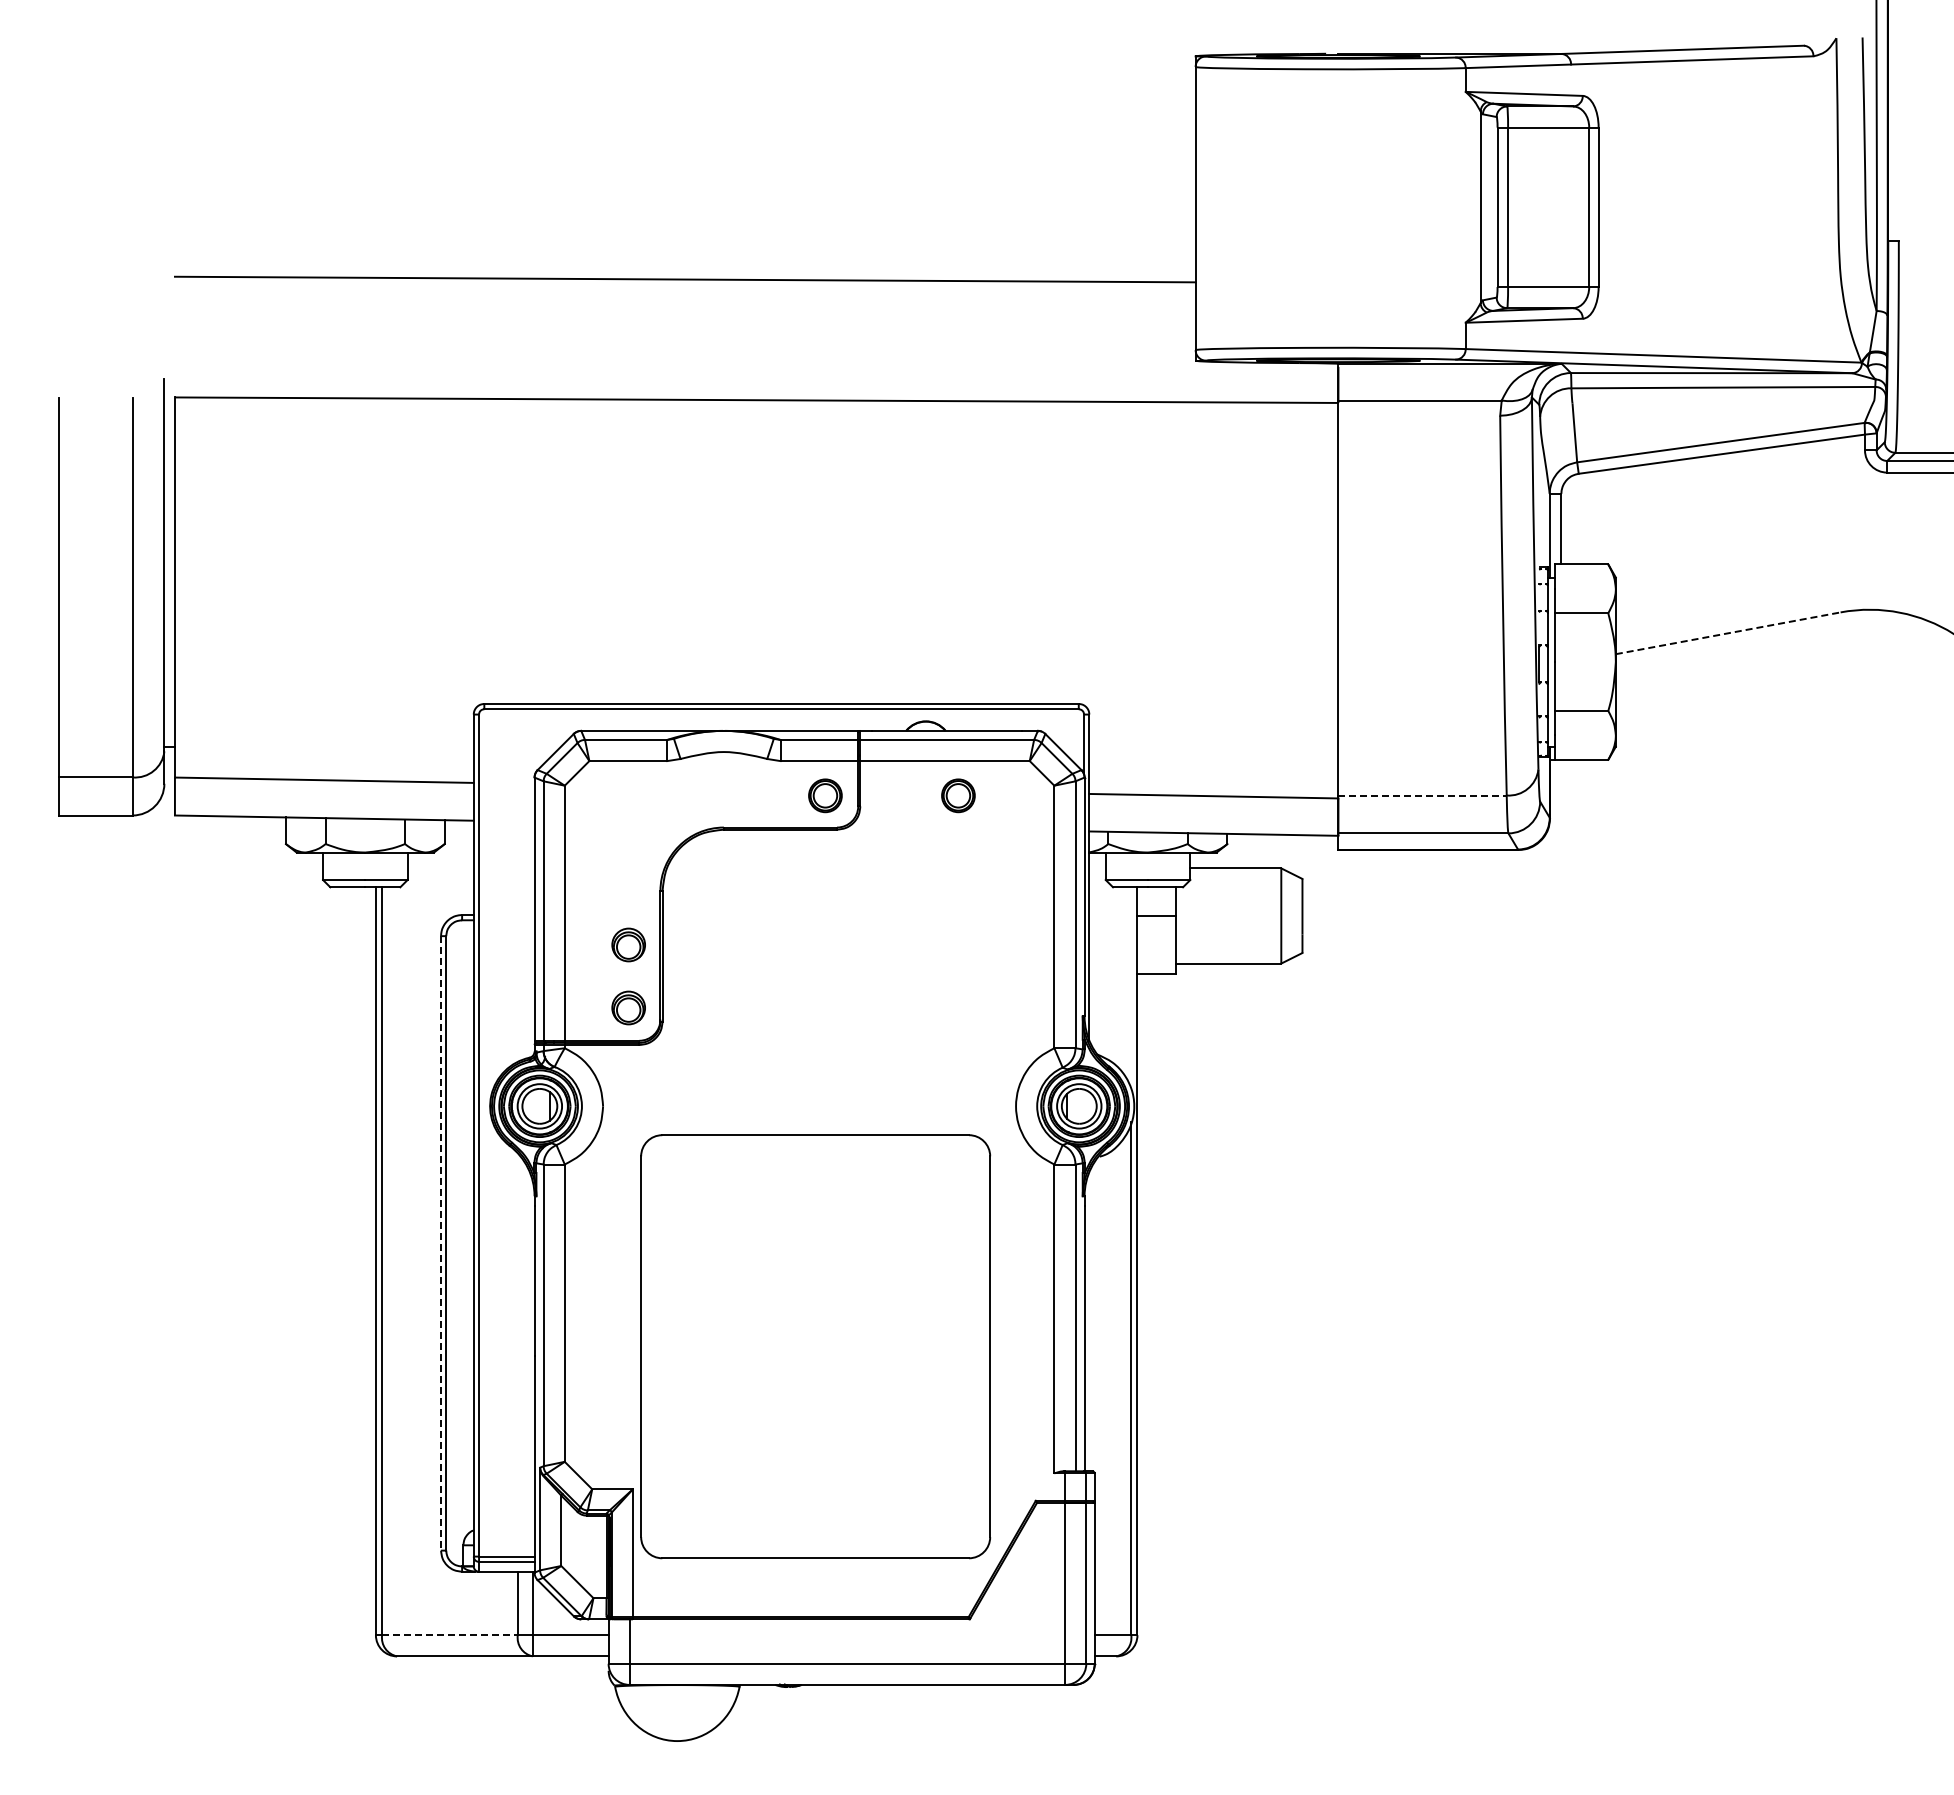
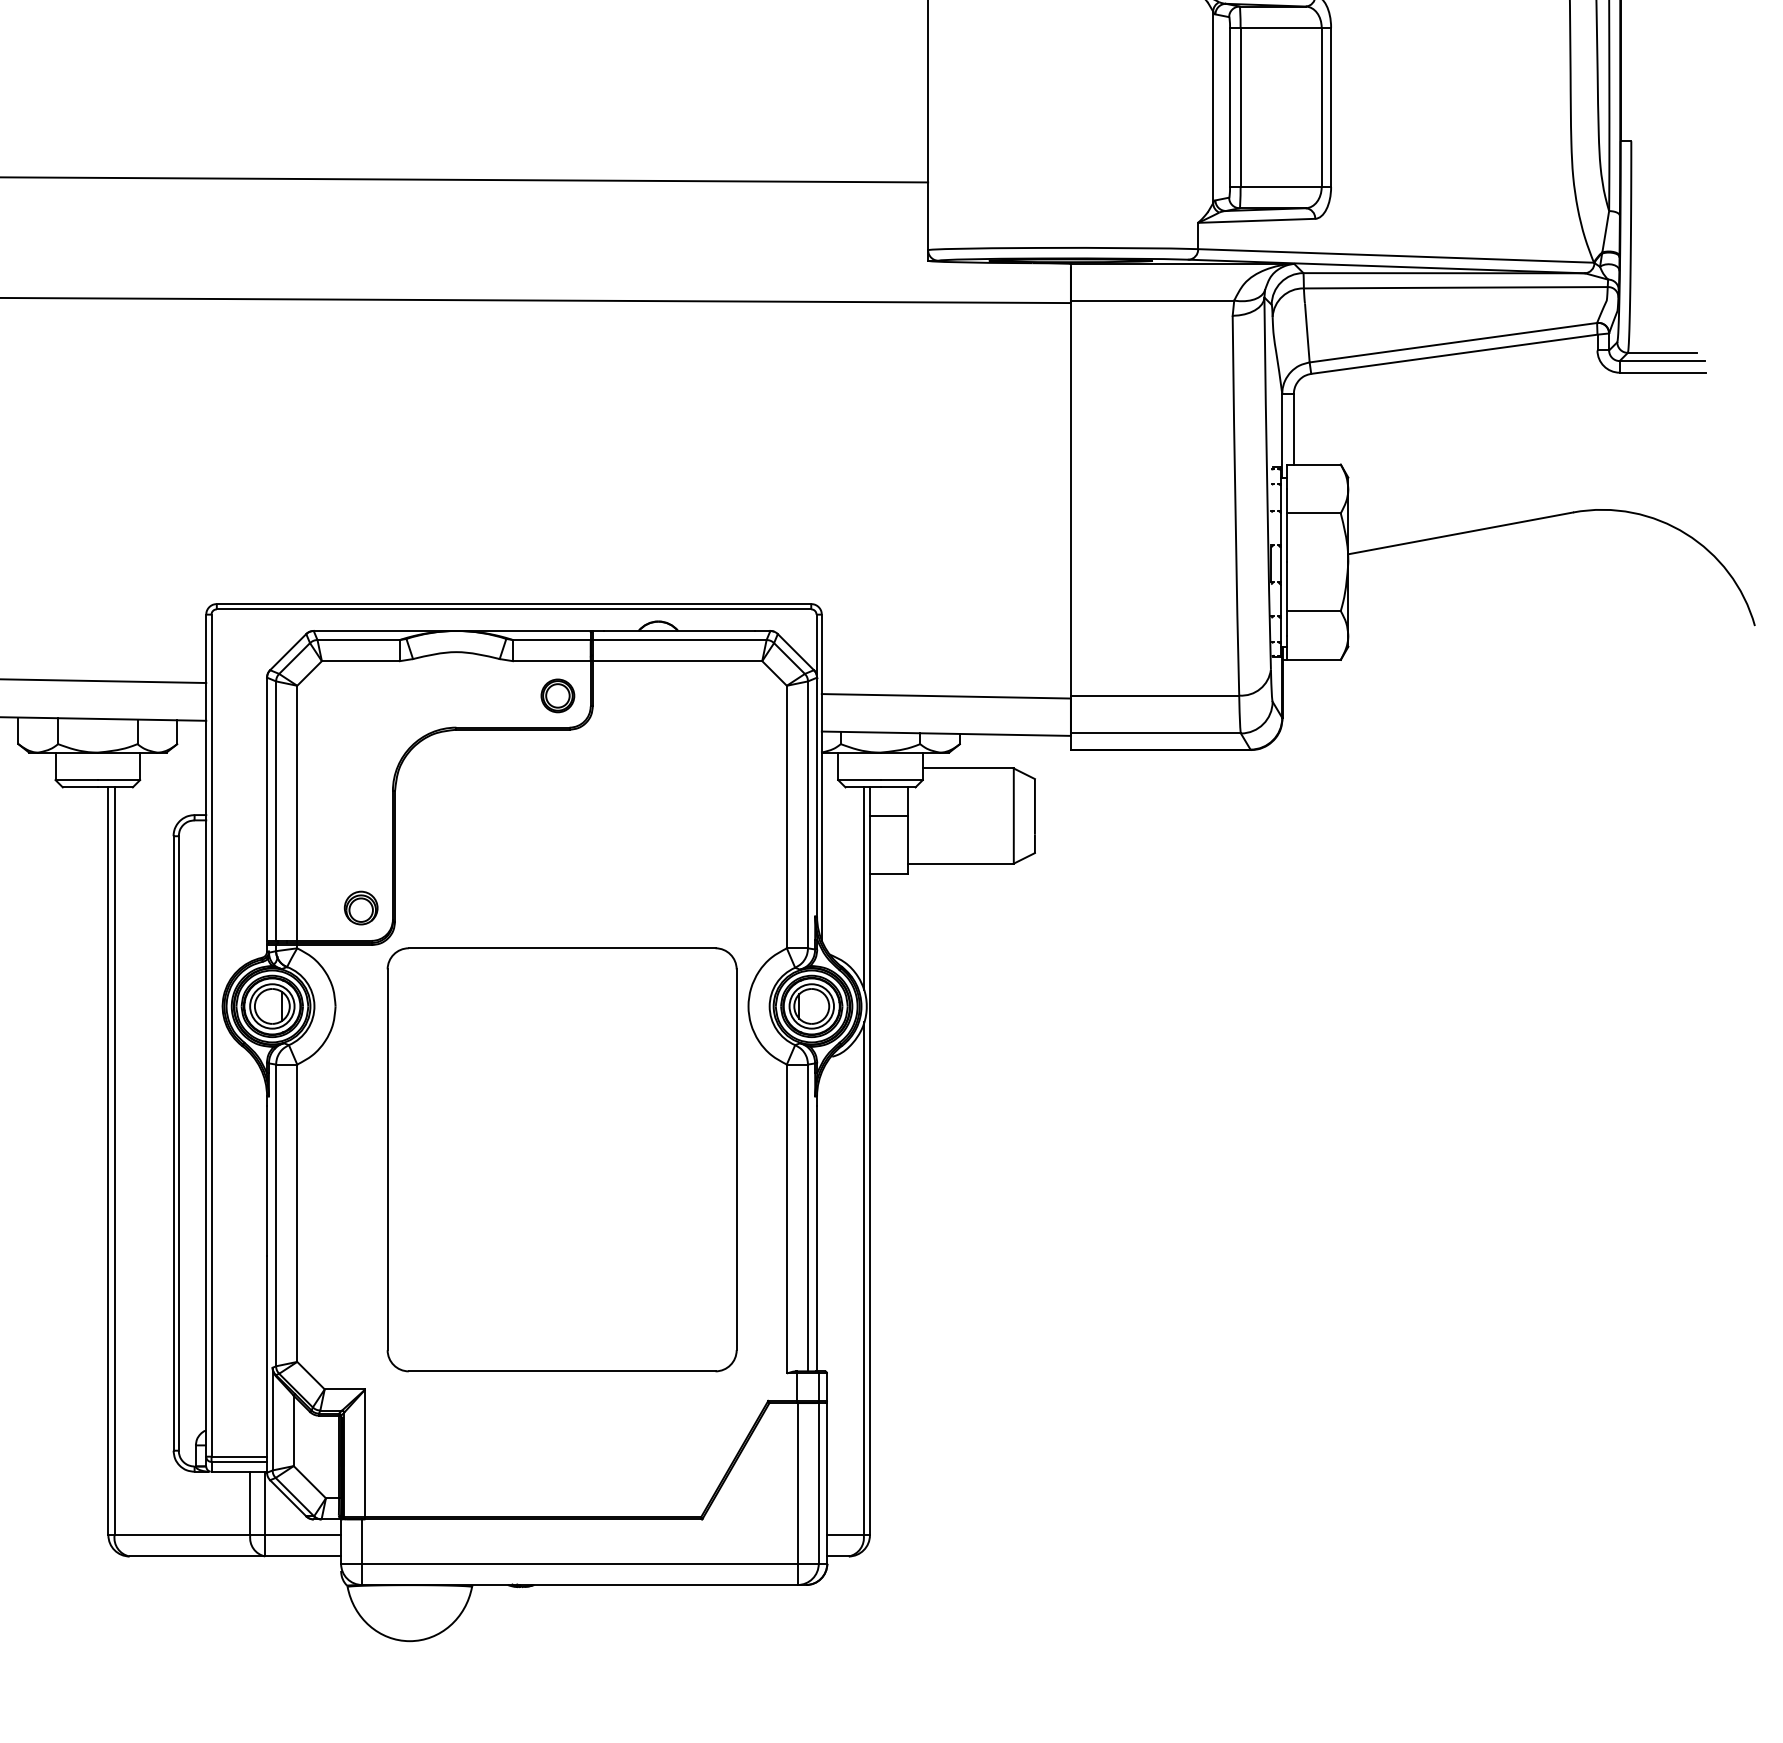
line: (1728, 633) -> (1460, 533), dashed -> solid
part: (958, 795) -> (690, 695), removed
line: (1423, 795) -> (1155, 695), dashed -> solid
part: (628, 944) -> (360, 844), removed
line: (1131, 988) -> (863, 888), added
line: (441, 1243) -> (173, 1143), dashed -> solid
part: (815, 1346) -> (561, 1159), moved
line: (449, 1635) -> (181, 1535), dashed -> solid

